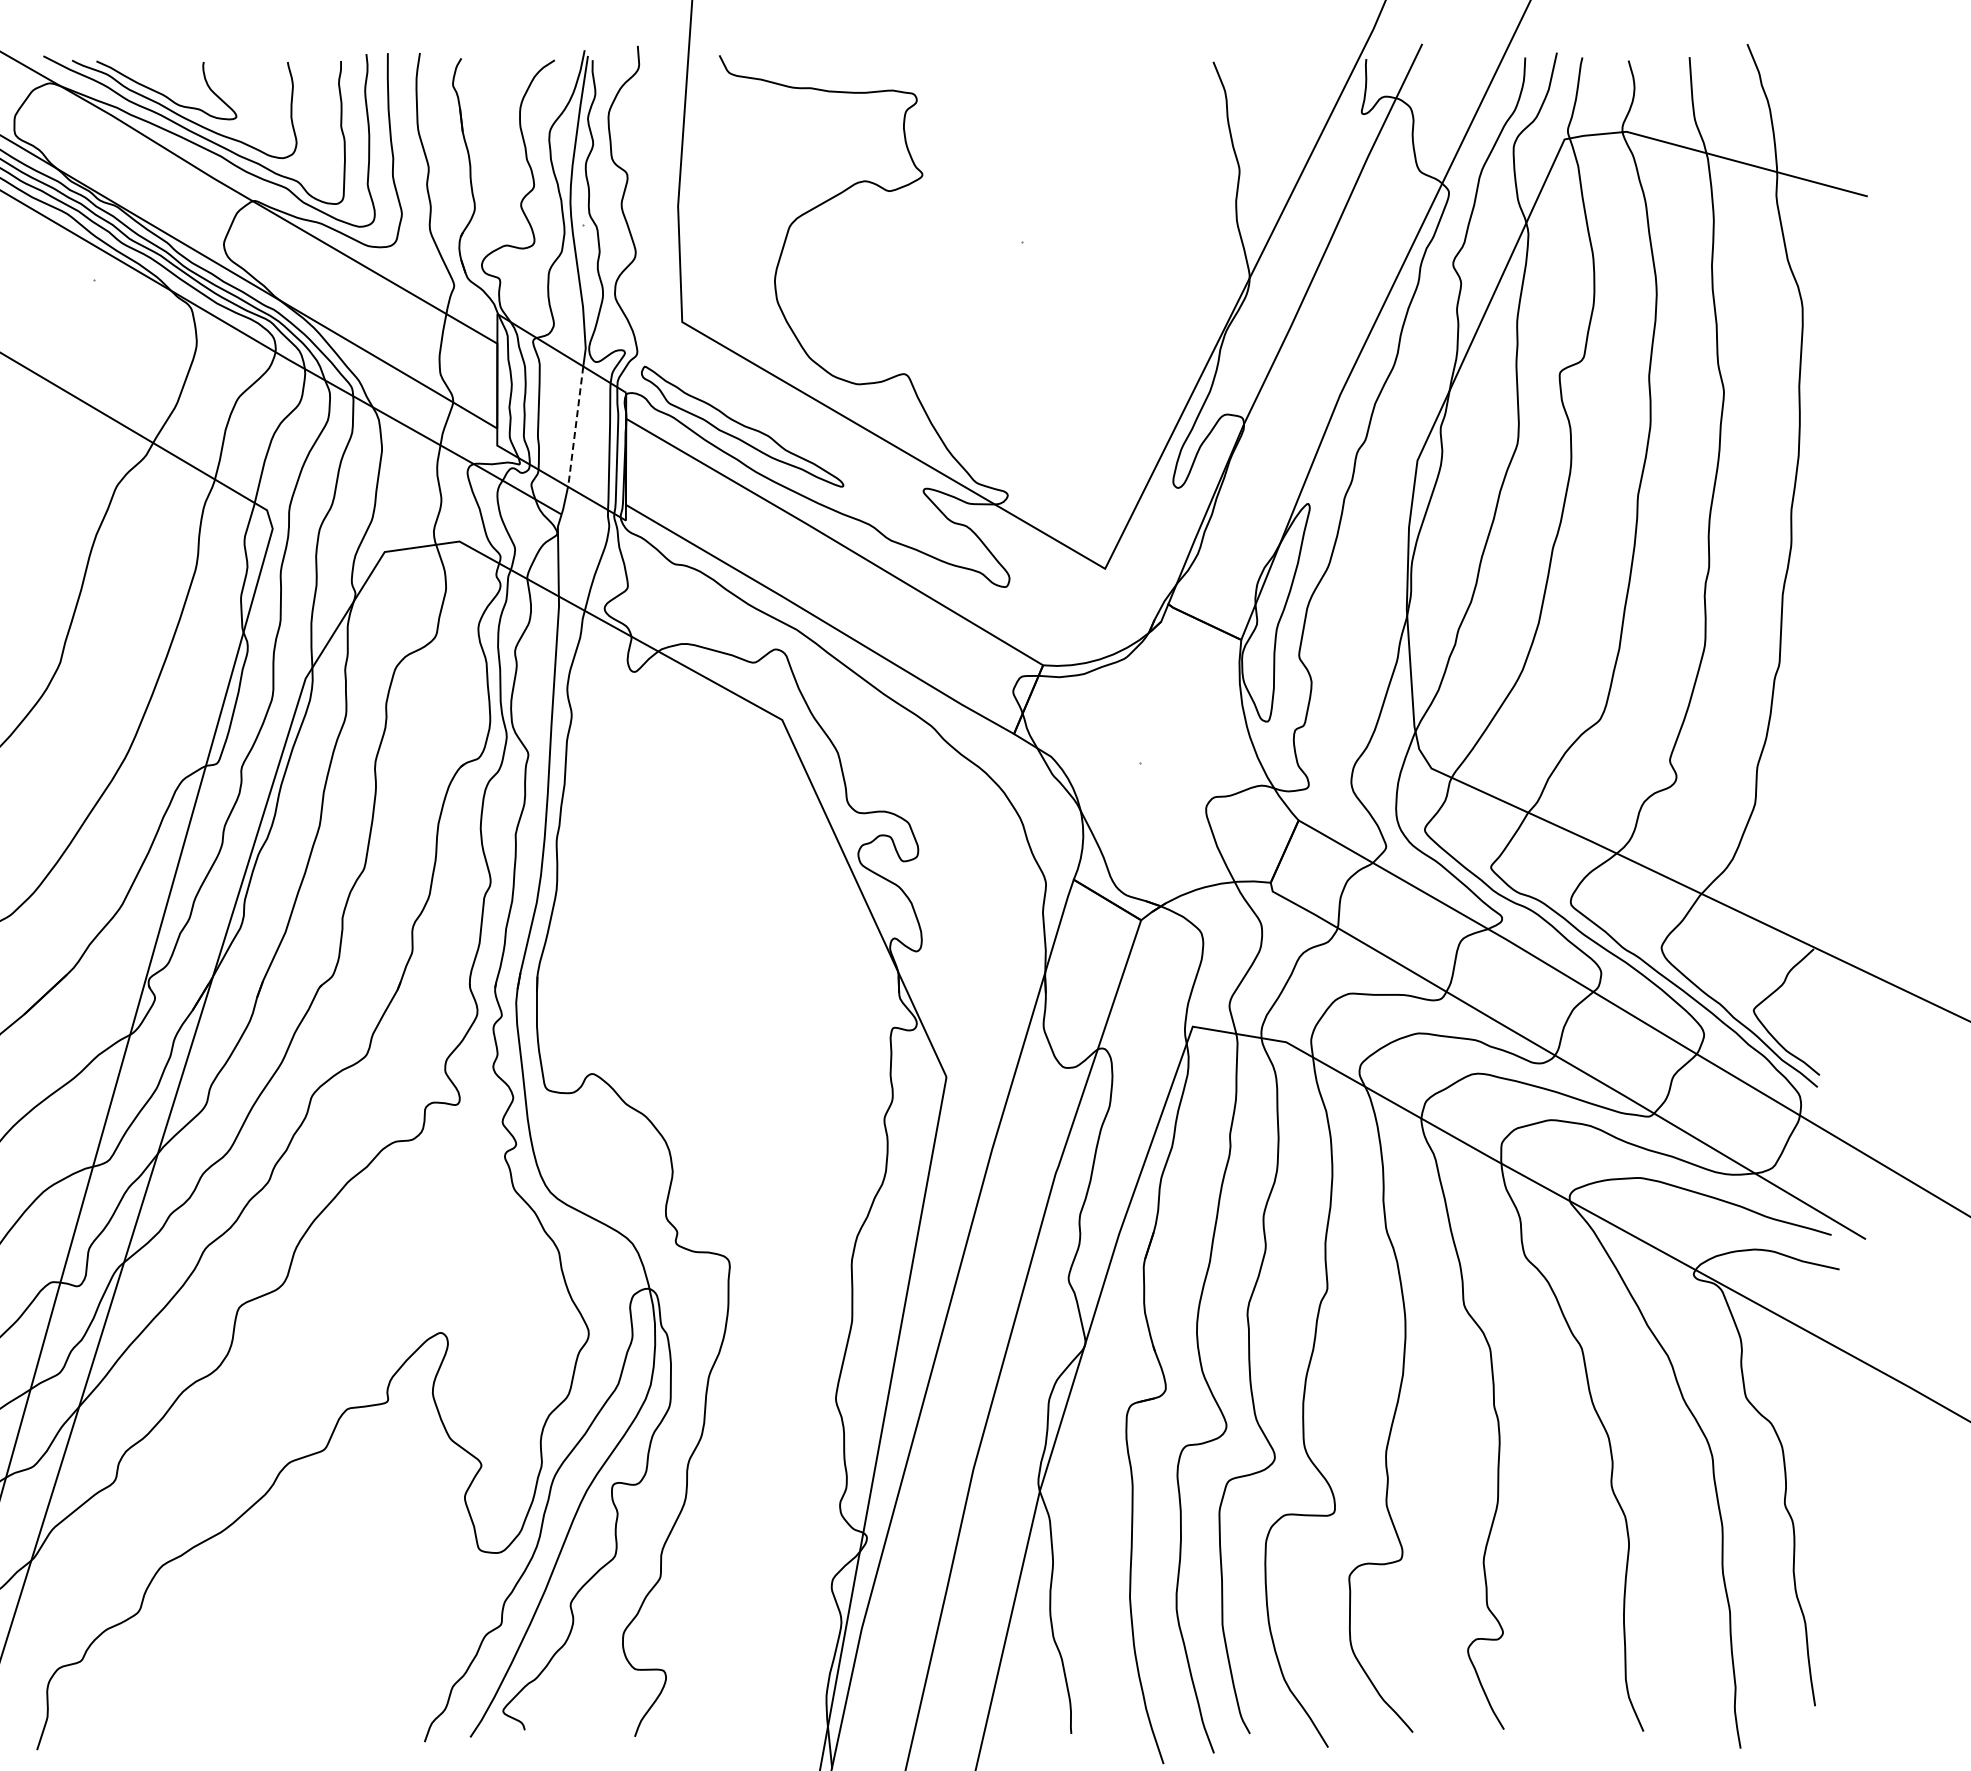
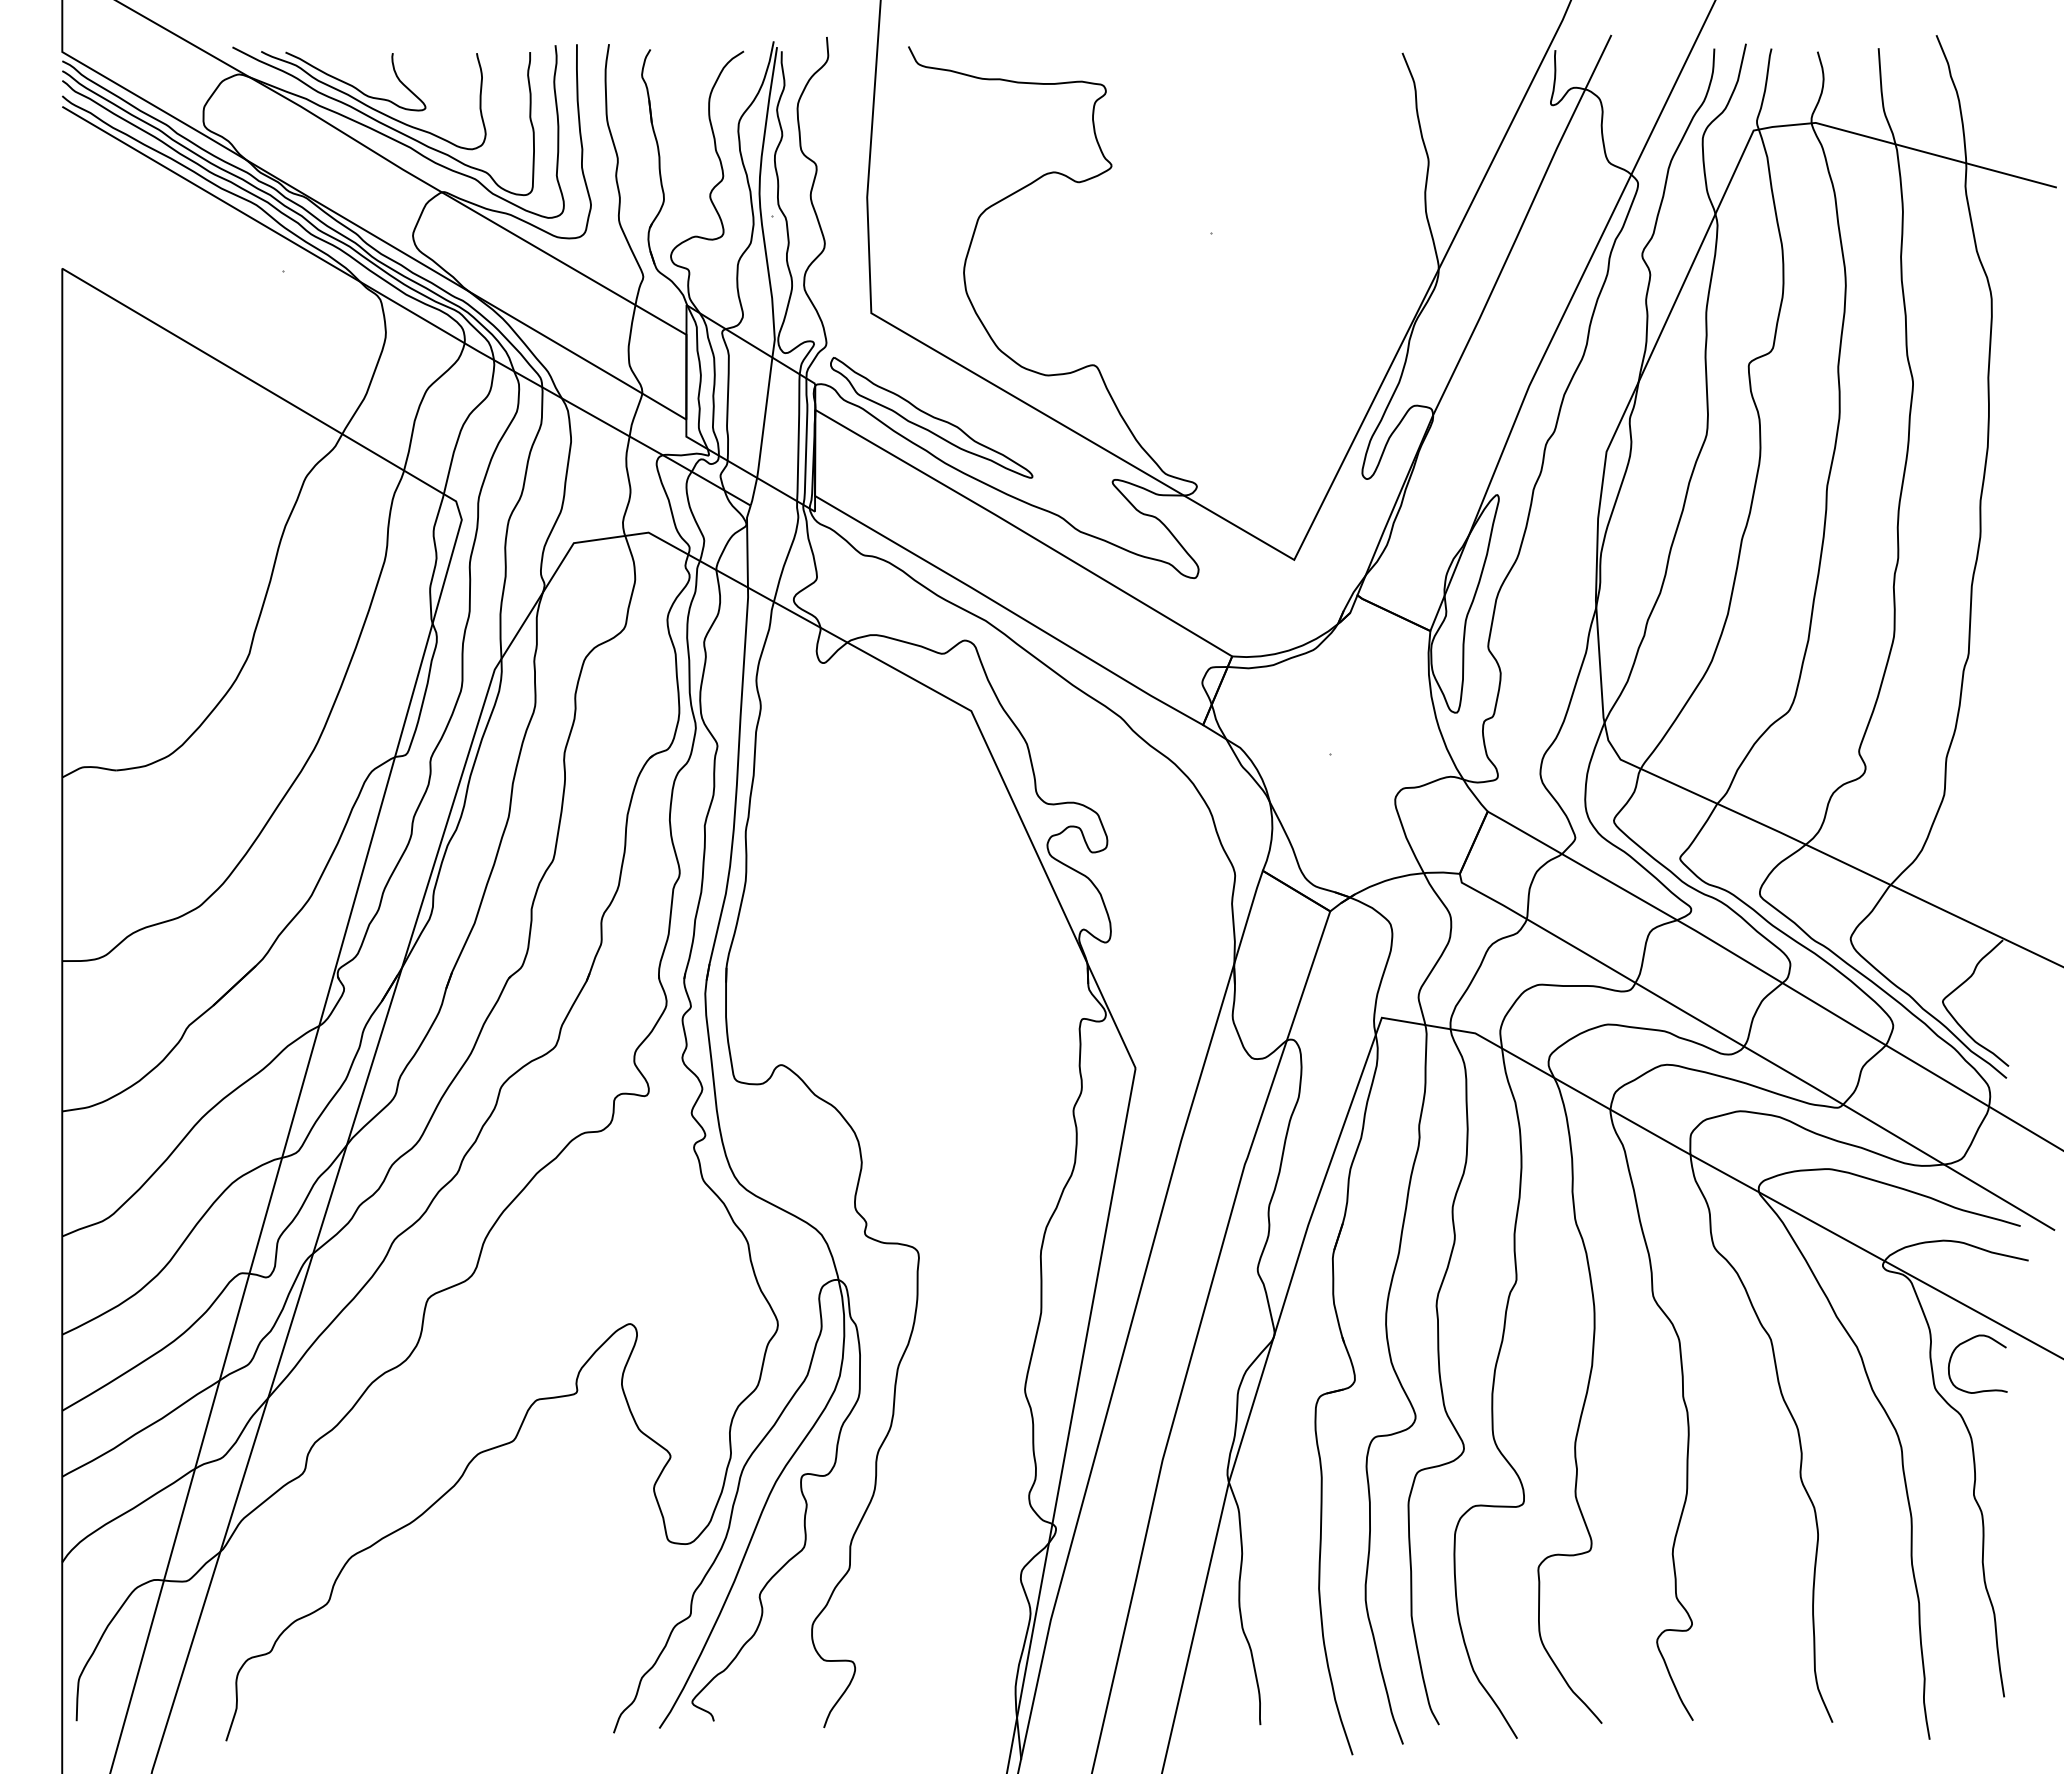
line: (575, 426) -> (764, 417), dashed -> solid
curve: (1777, 1351) -> (1966, 1342), added

